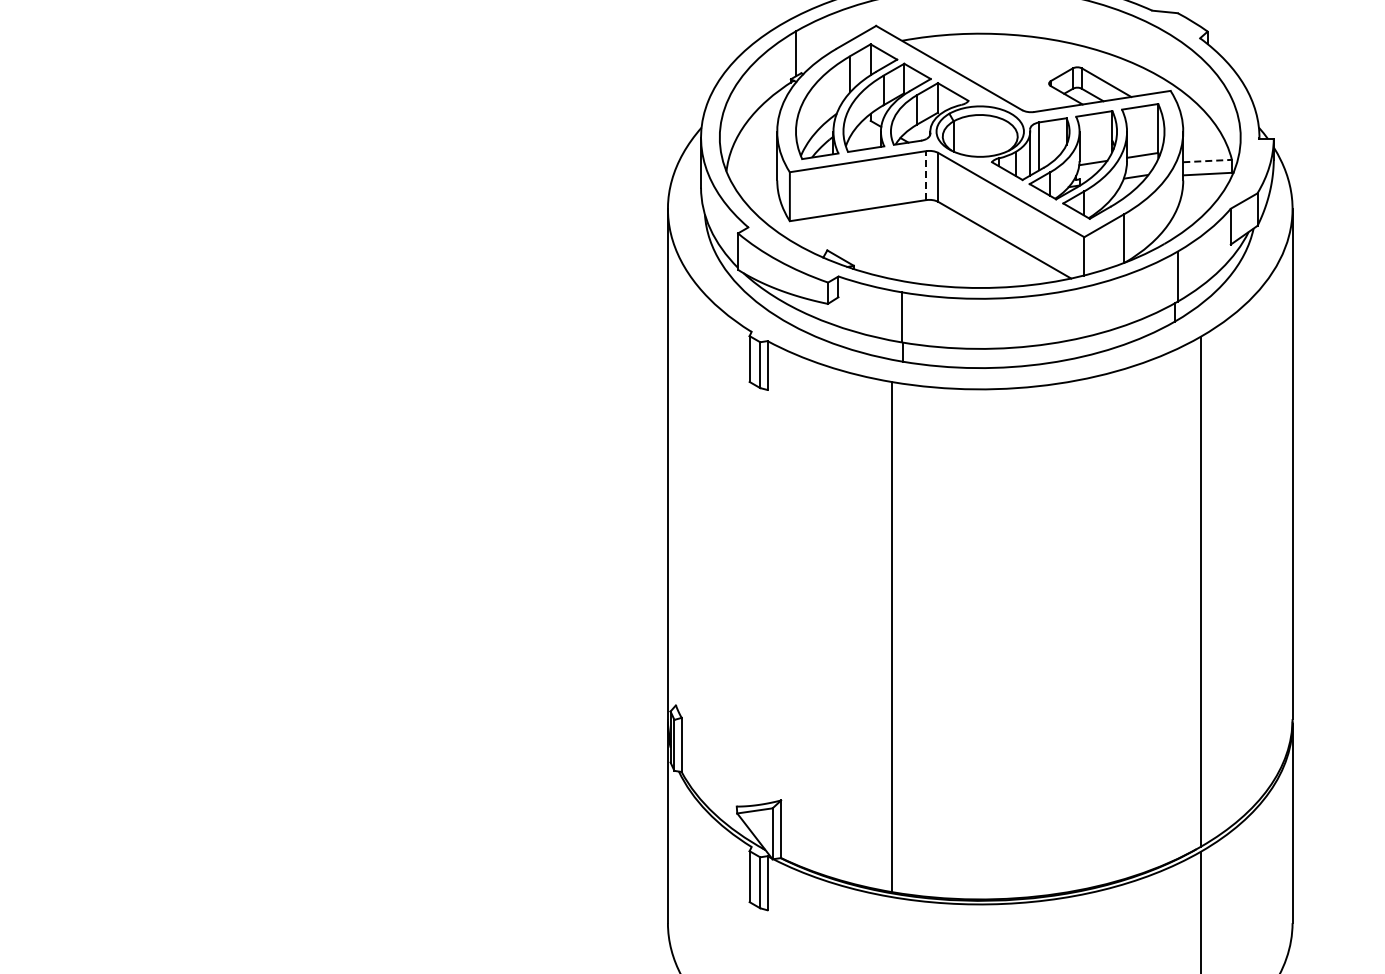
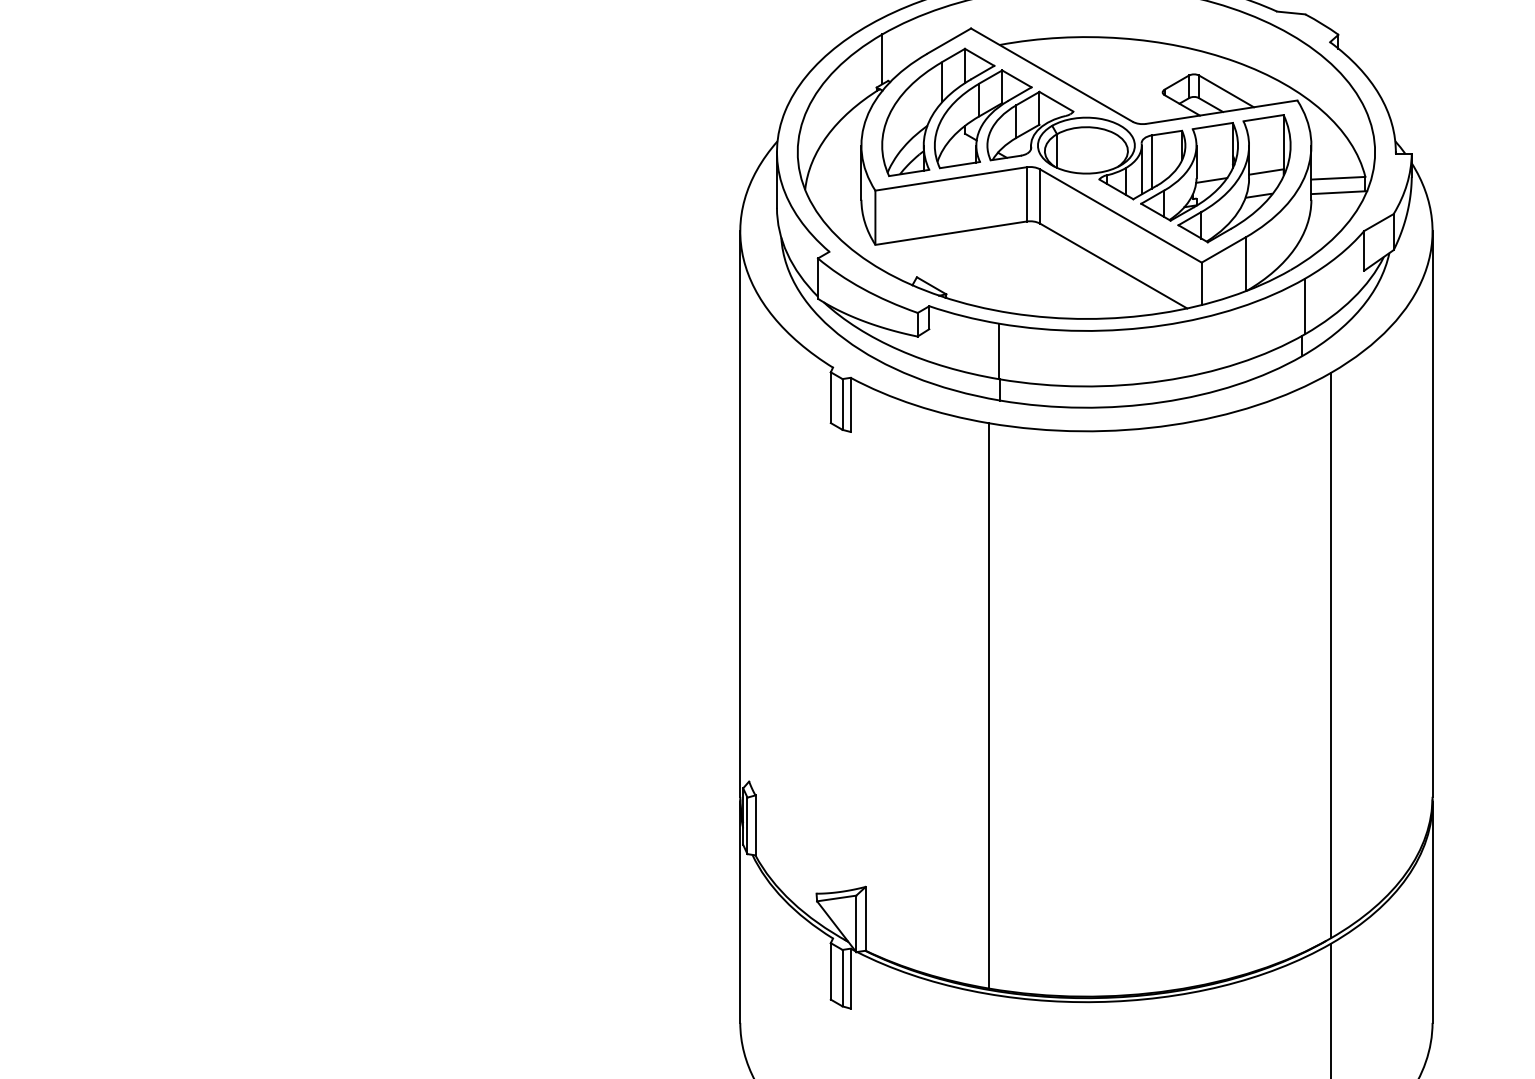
line: (1208, 161) -> (1339, 178), dashed -> solid
line: (926, 175) -> (1026, 194), dashed -> solid

